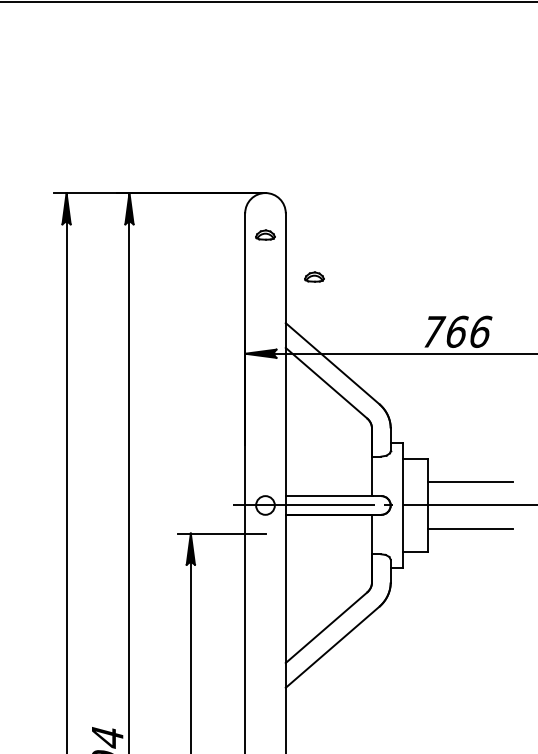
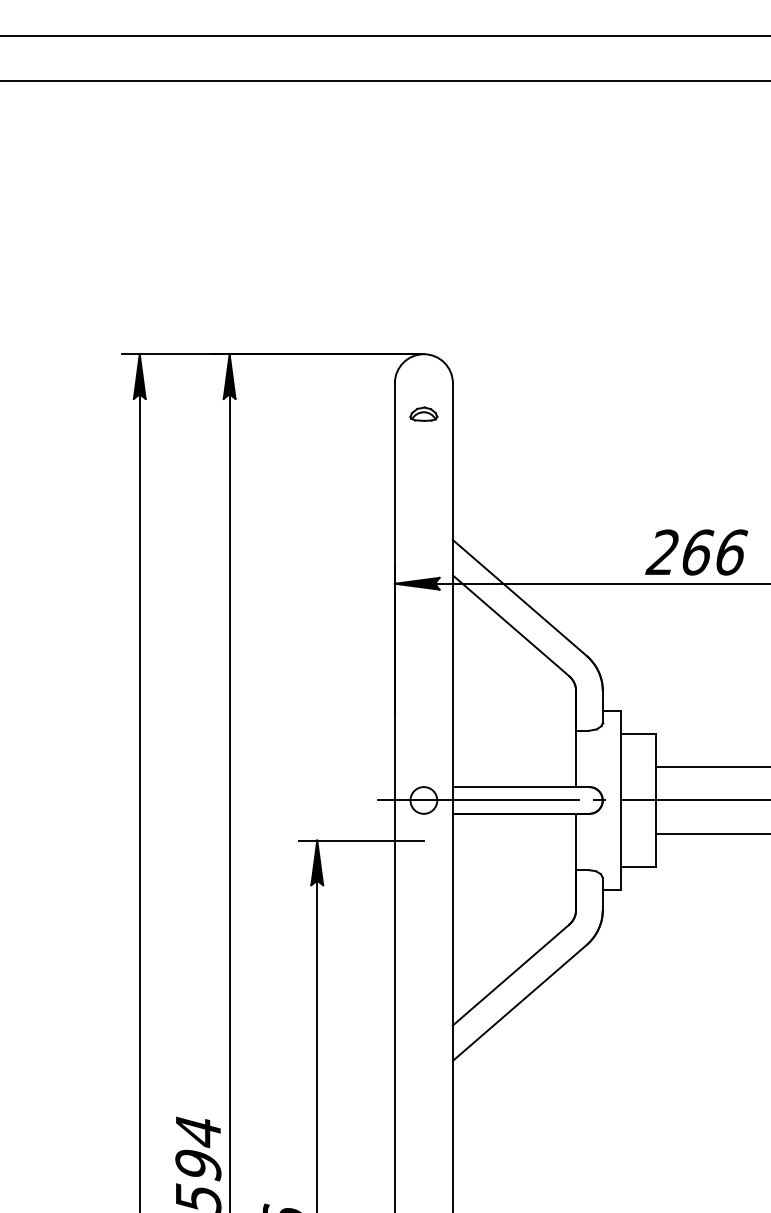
part: (314, 276) -> (493, 473), removed
text: (433, 331) -> (663, 551), 766 -> 266

